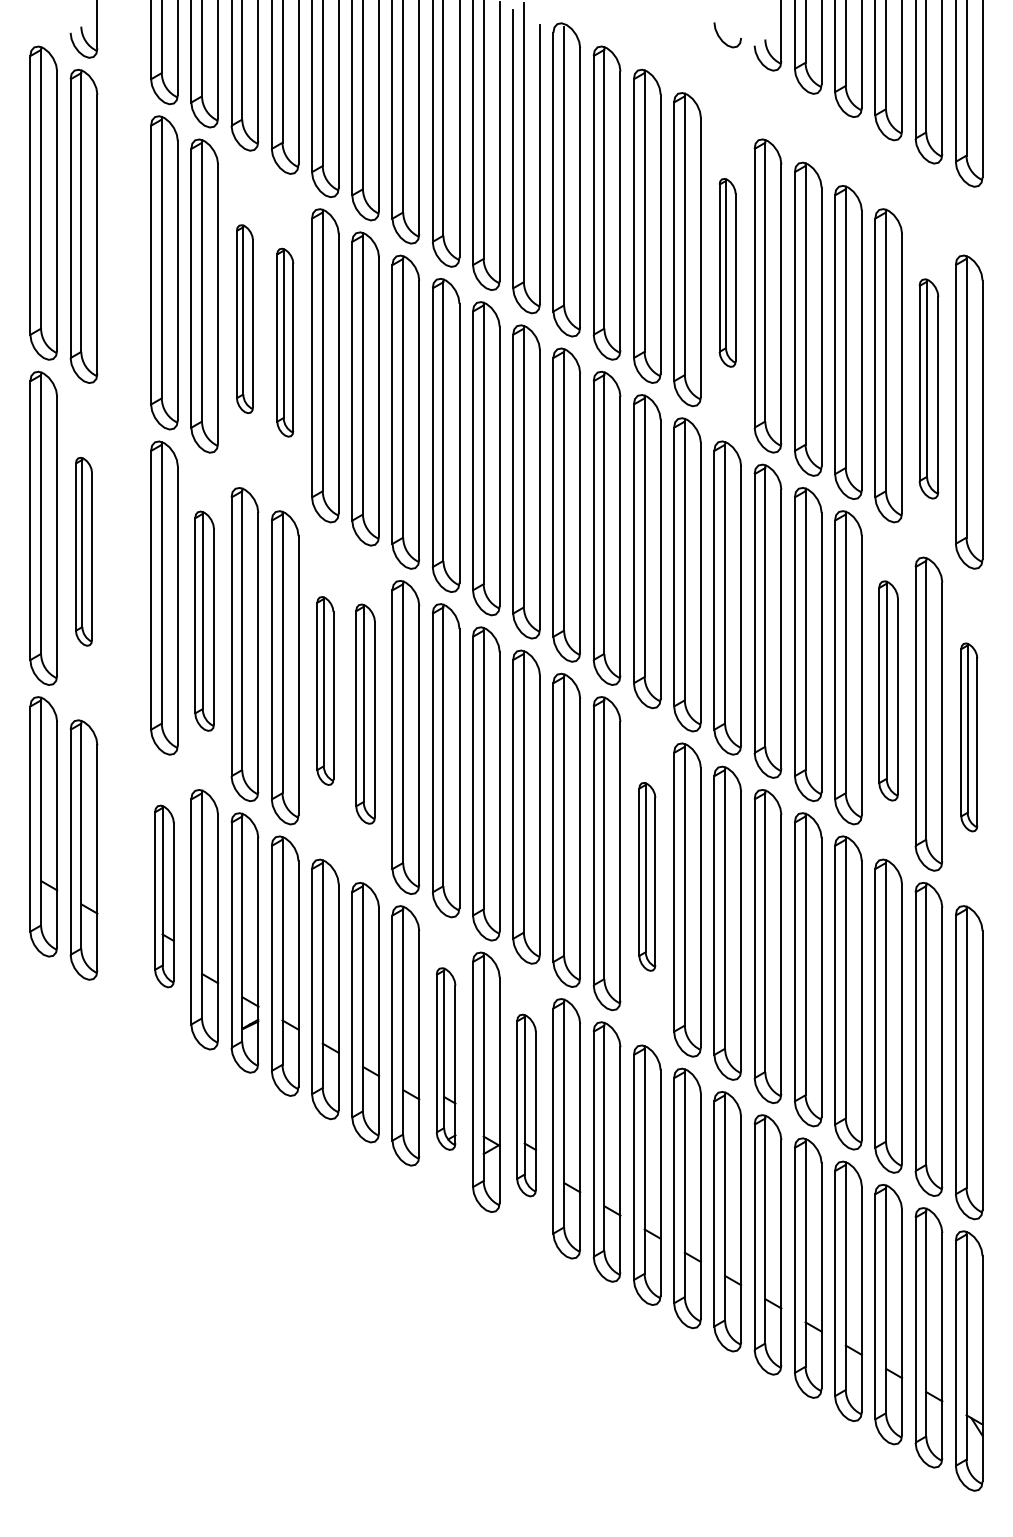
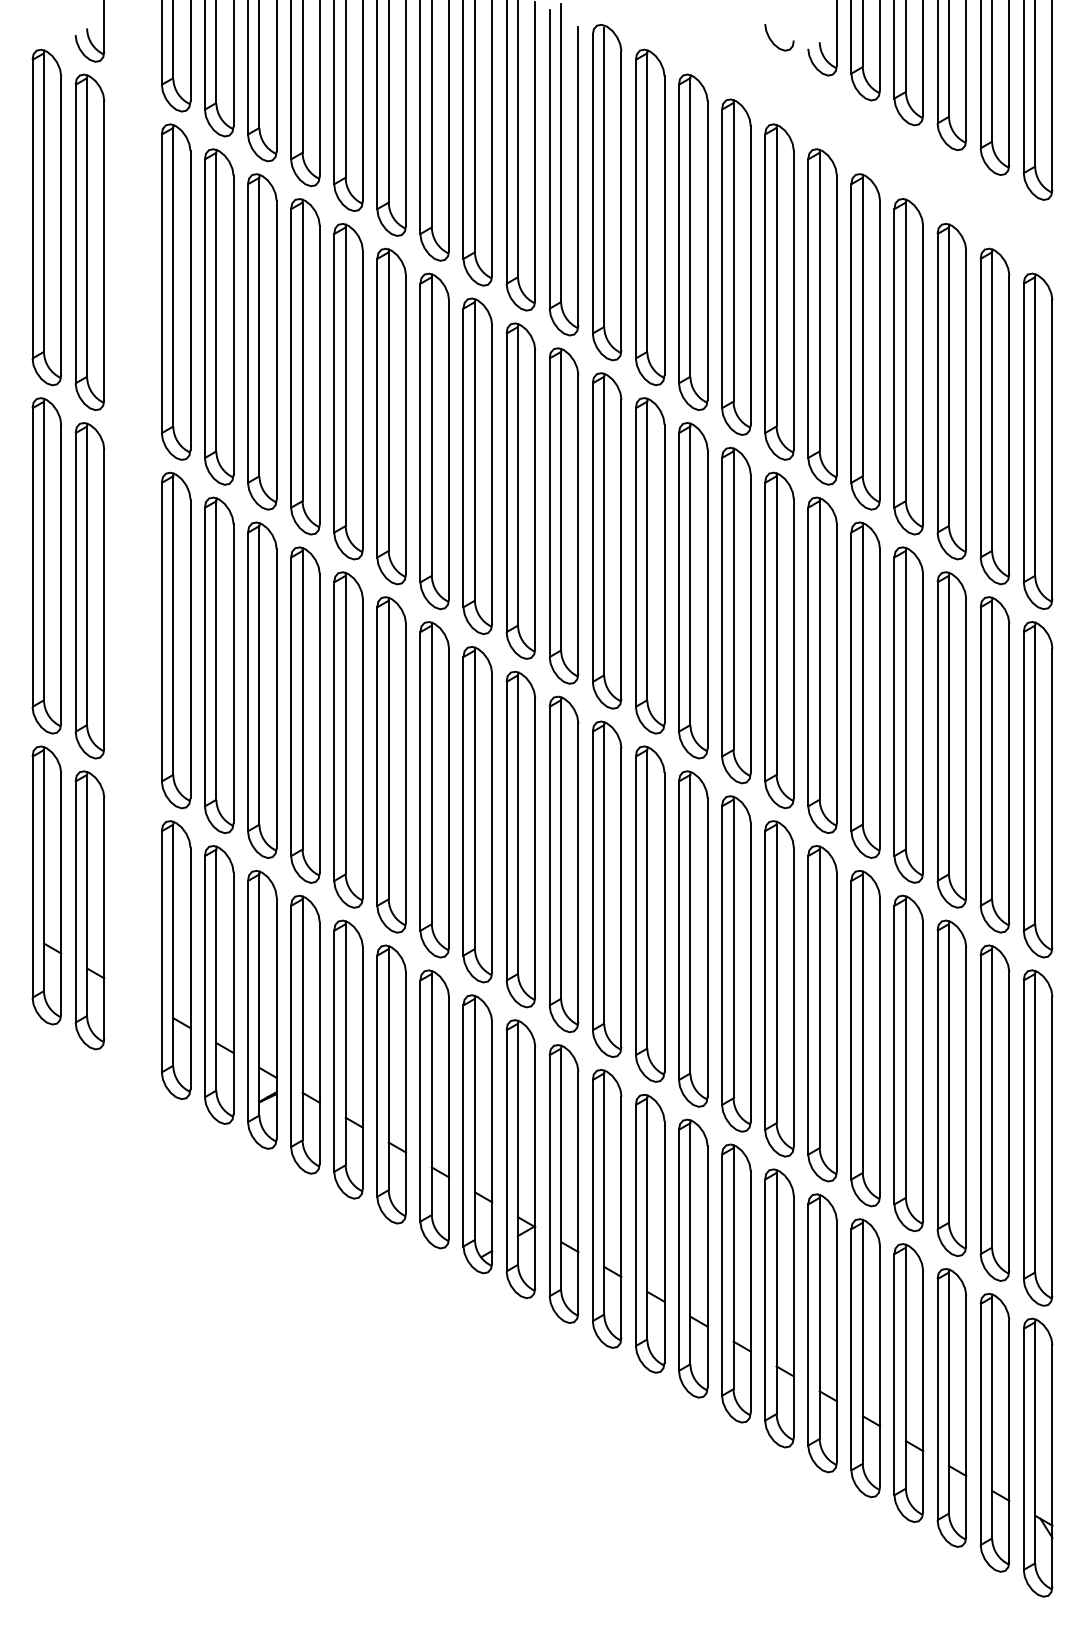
part: (727, 272) -> (779, 291), size x1.67
part: (244, 318) -> (261, 341), size x1.67
part: (285, 342) -> (305, 366), size x1.67
part: (928, 388) -> (994, 415), size x1.43
part: (83, 551) -> (89, 590), size x1.67
part: (204, 620) -> (219, 664), size x1.43
part: (325, 690) -> (348, 739), size x1.67
part: (888, 690) -> (951, 739), size x1.43
part: (365, 713) -> (391, 764), size x1.43
part: (969, 737) -> (1038, 789), size x1.67
part: (647, 876) -> (693, 938), size x1.67
part: (164, 896) -> (176, 960), size x1.43
part: (445, 1058) -> (477, 1133), size x1.43
part: (526, 1105) -> (563, 1183), size x1.43

